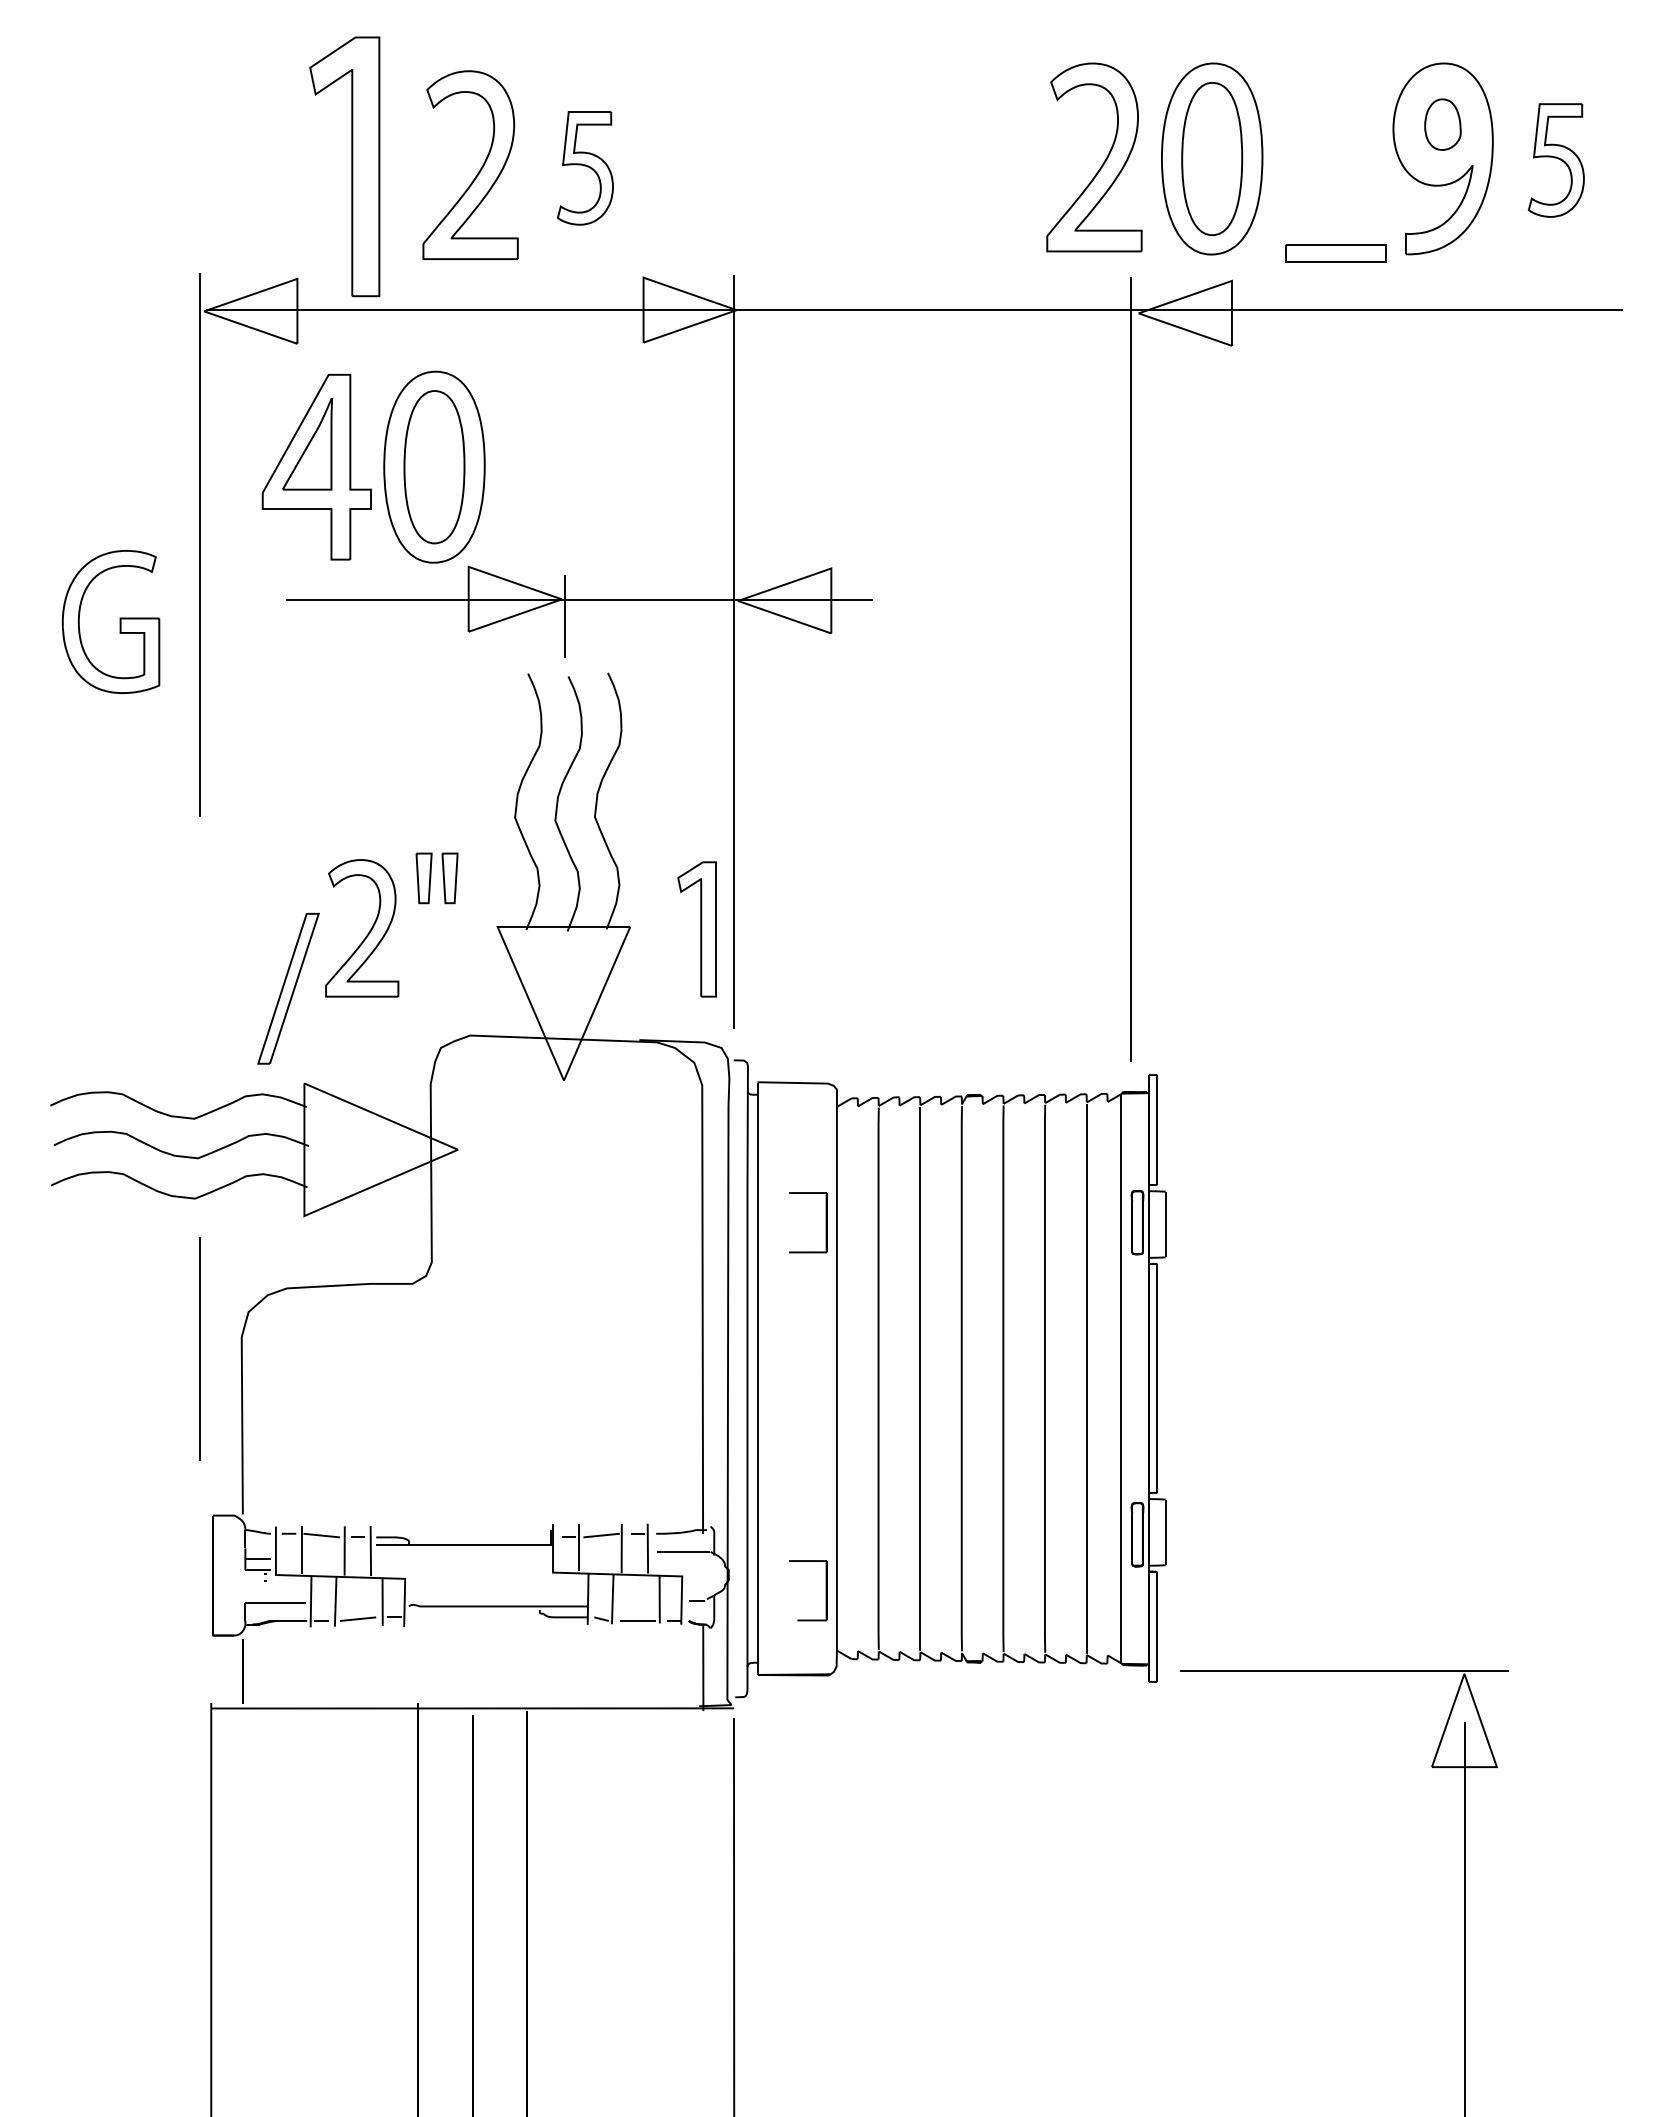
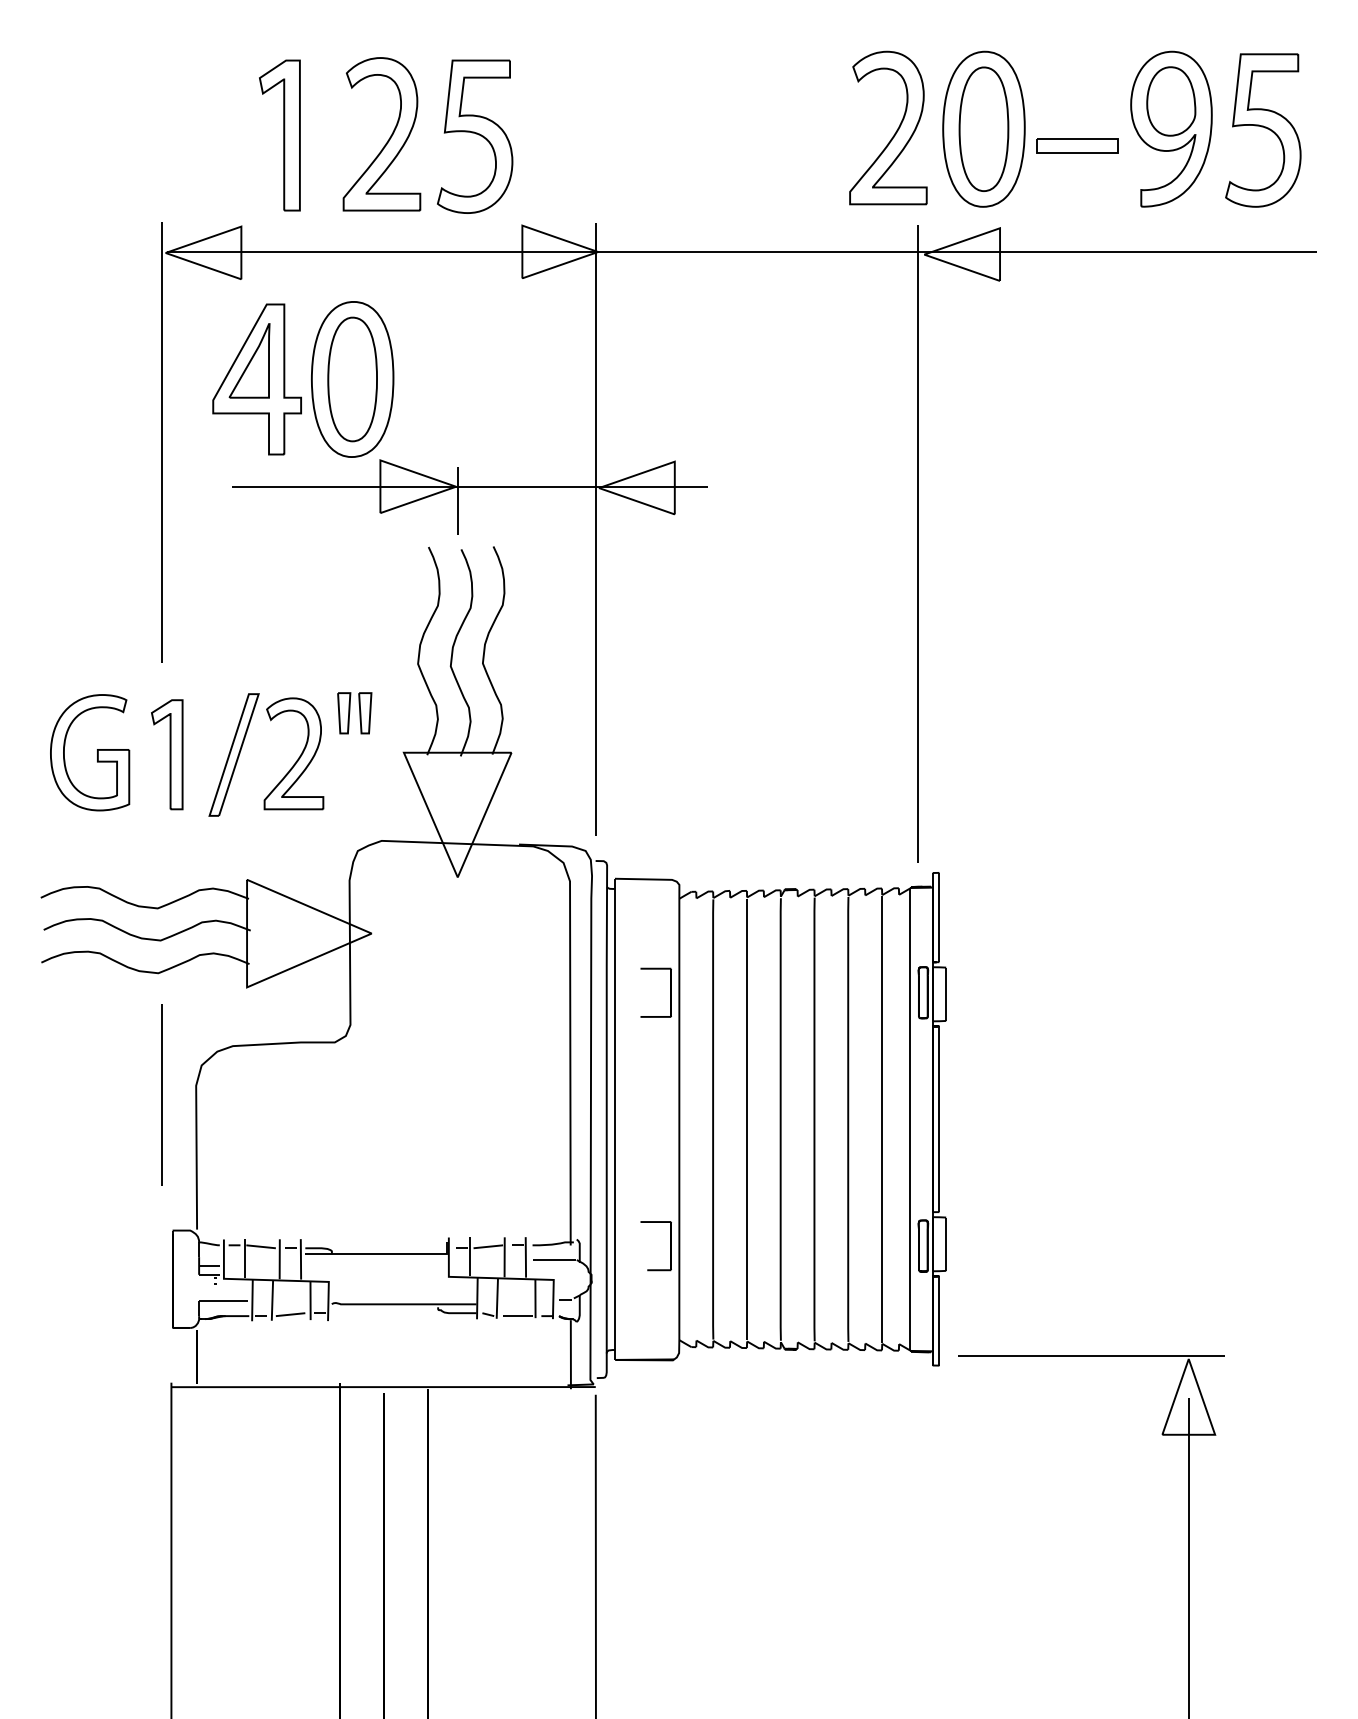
part: (1442, 124) -> (1170, 101), size x1.67
part: (1556, 160) -> (1263, 130), size x1.67
part: (344, 166) -> (279, 135), size x0.71
part: (585, 168) -> (475, 136), size x1.67
part: (1335, 253) -> (1076, 145), moved
part: (119, 621) -> (96, 752), moved
part: (696, 929) -> (166, 754), moved
part: (288, 988) -> (234, 754), moved
part: (825, 1590) -> (670, 1245), moved

